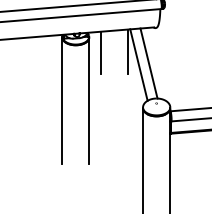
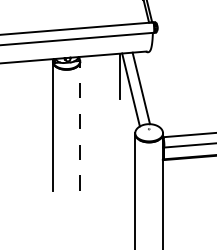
line: (101, 51) -> (92, 76), removed
line: (89, 99) -> (80, 125), solid -> dashed

